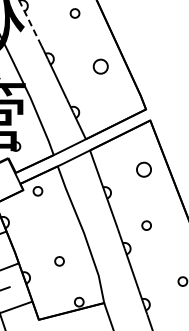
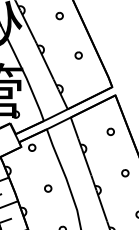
line: (31, 25) -> (27, 24), dashed -> solid
part: (100, 66) -> (78, 55), size x0.62
part: (143, 169) -> (110, 131), size x0.62
part: (146, 225) -> (125, 173), moved
part: (59, 261) -> (48, 188), moved

